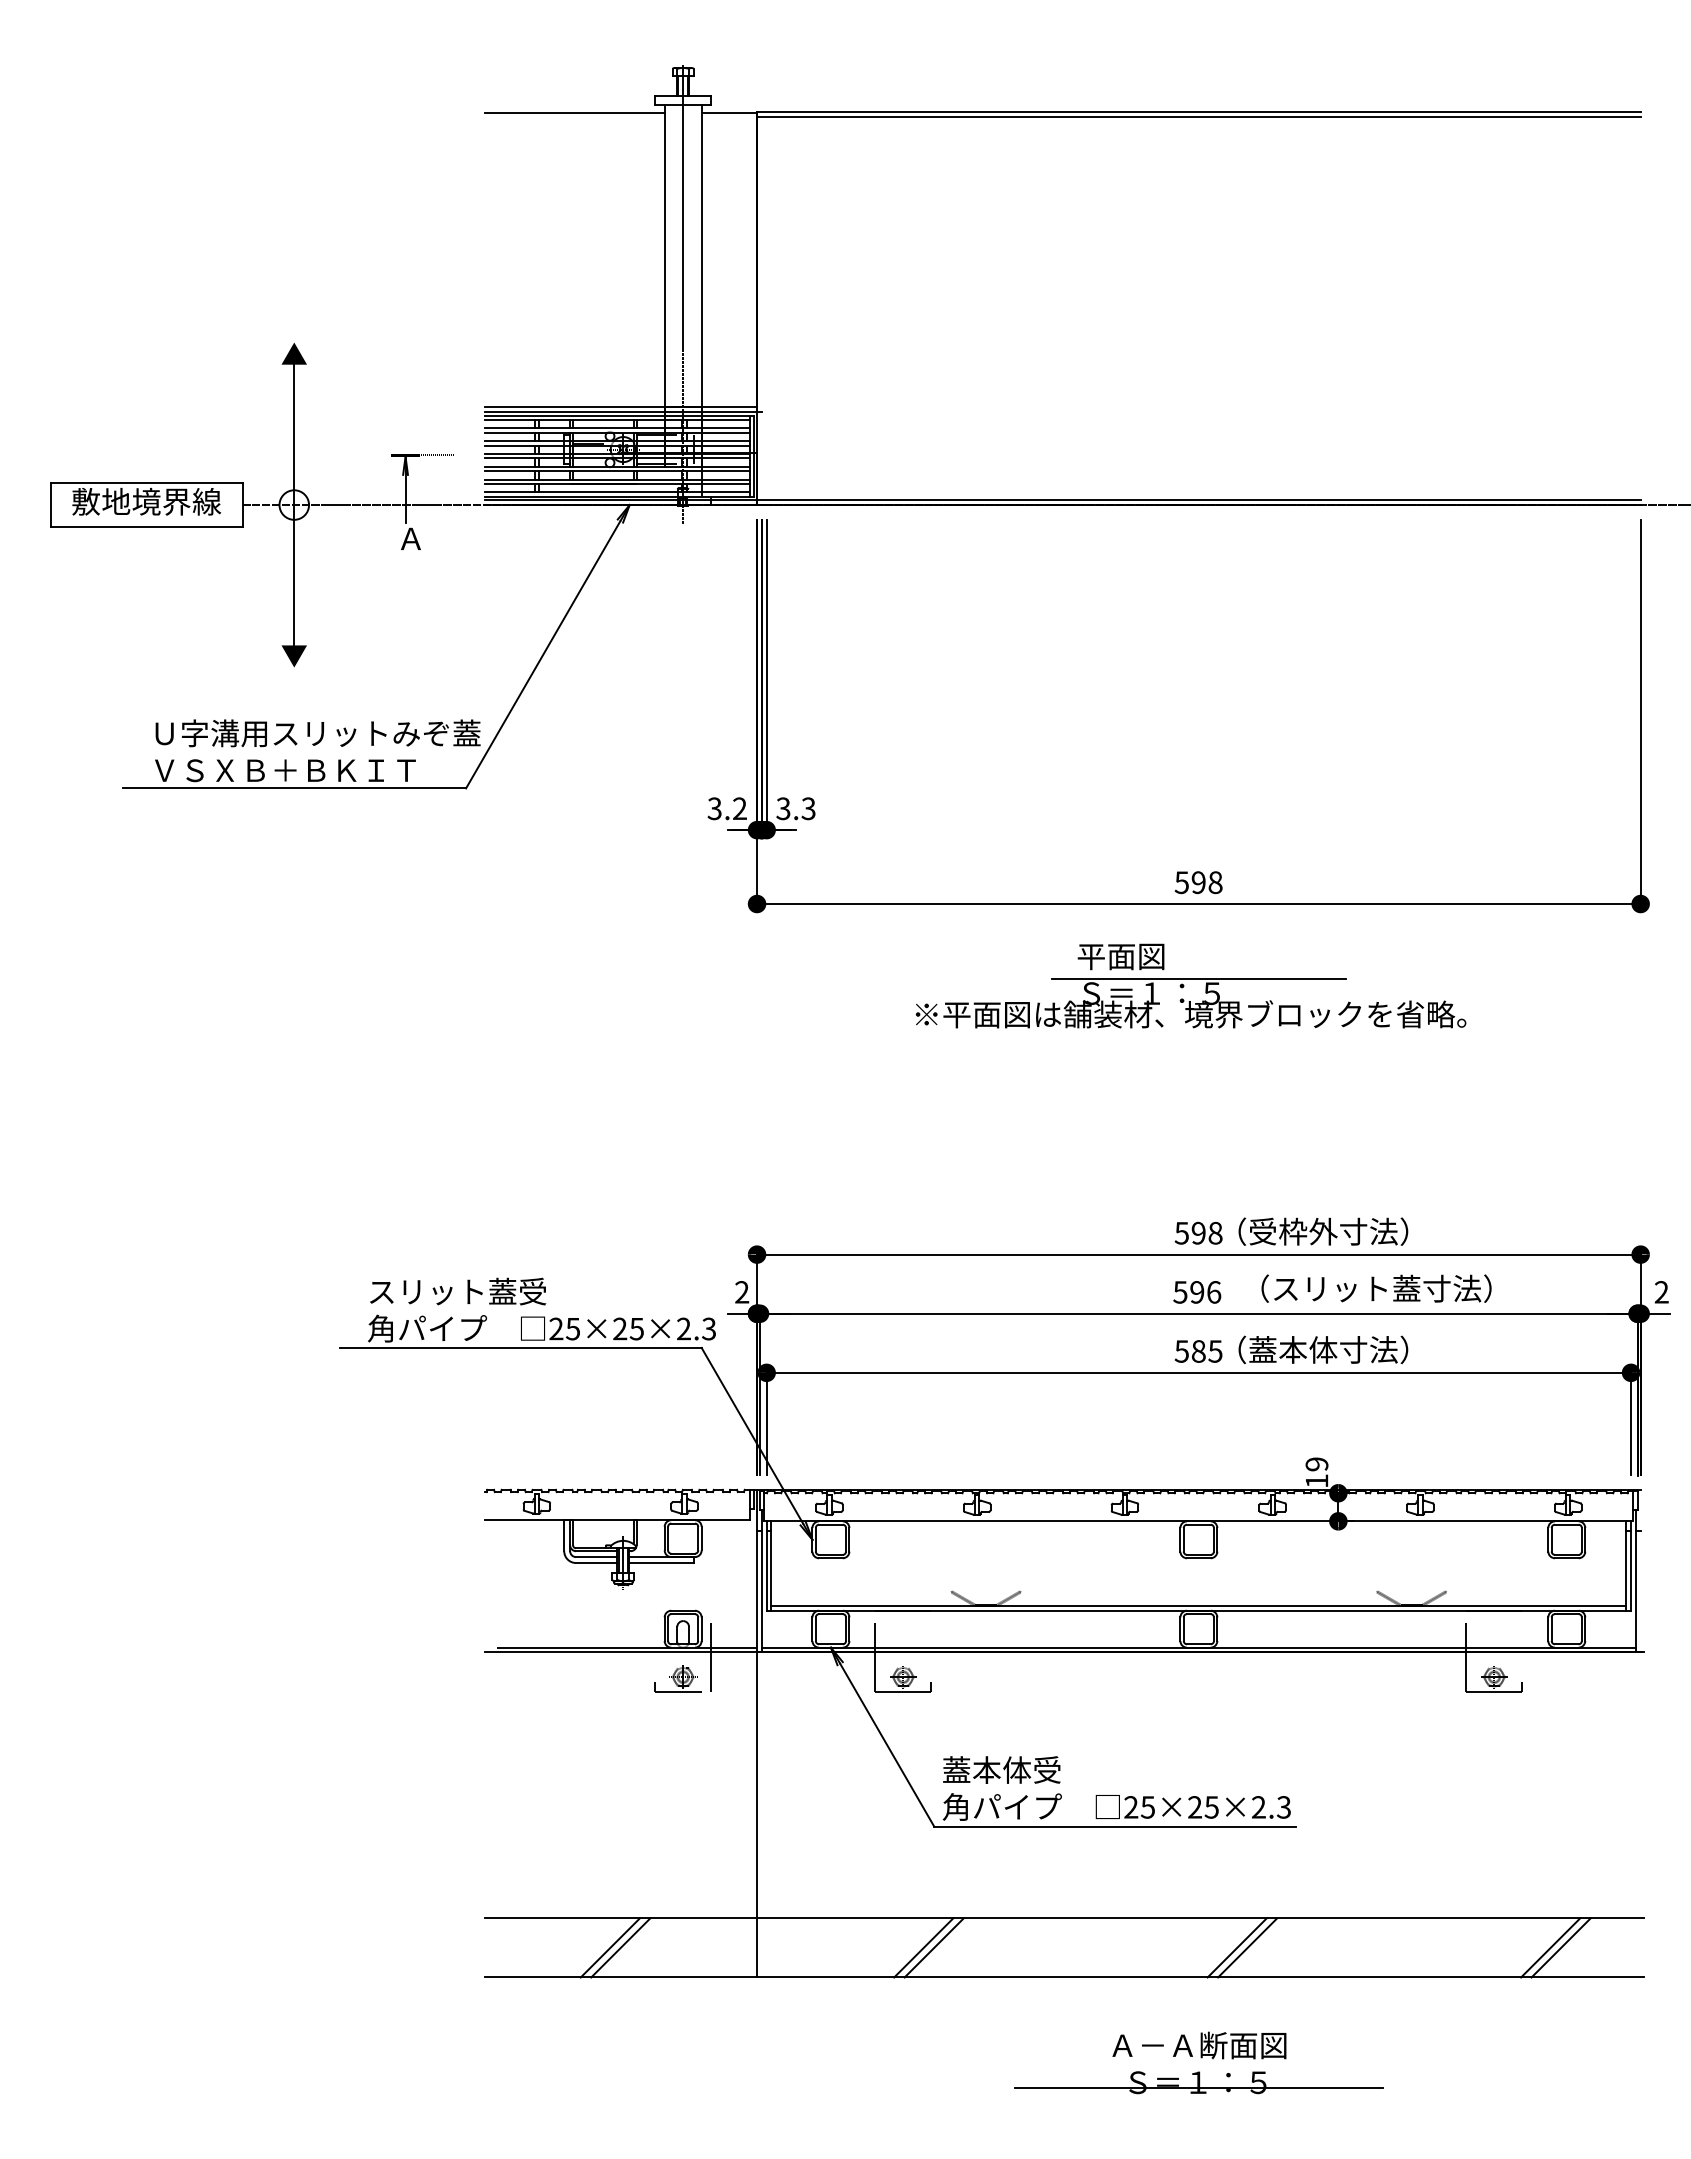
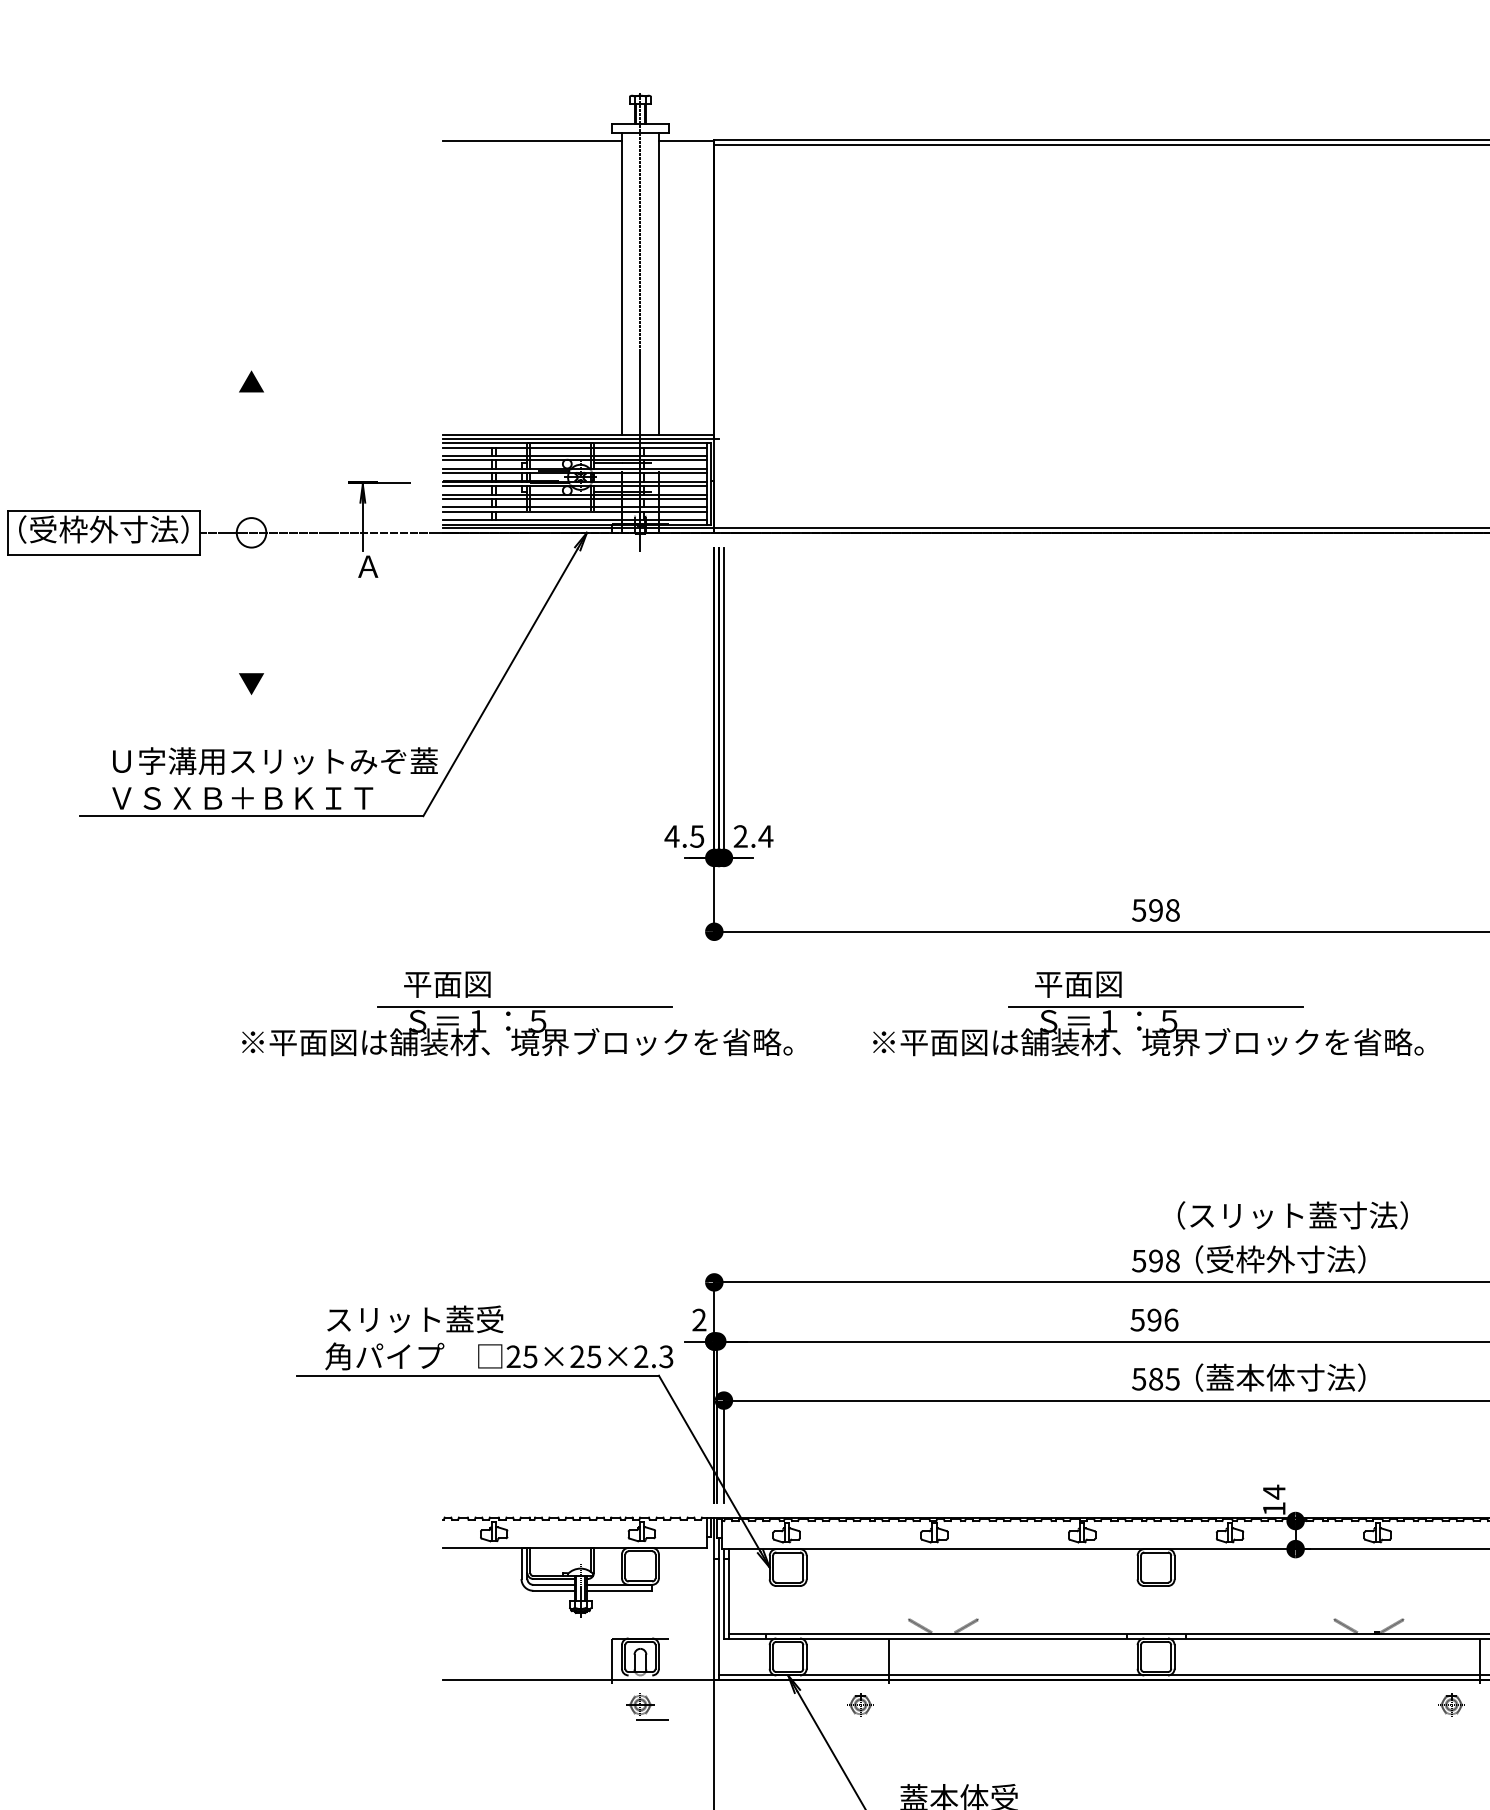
text: (146, 501) -> (103, 529), 敷地境界線 -> （受枠外寸法）
line: (294, 504) -> (251, 532), removed
text: (726, 808) -> (683, 836), 3.2 -> 4.5
text: (796, 808) -> (753, 836), 3.3 -> 2.4
part: (559, 985) -> (516, 1013), added
text: (1376, 1288) -> (1292, 1215), moved
text: (1316, 1464) -> (1273, 1492), 19 -> 14

